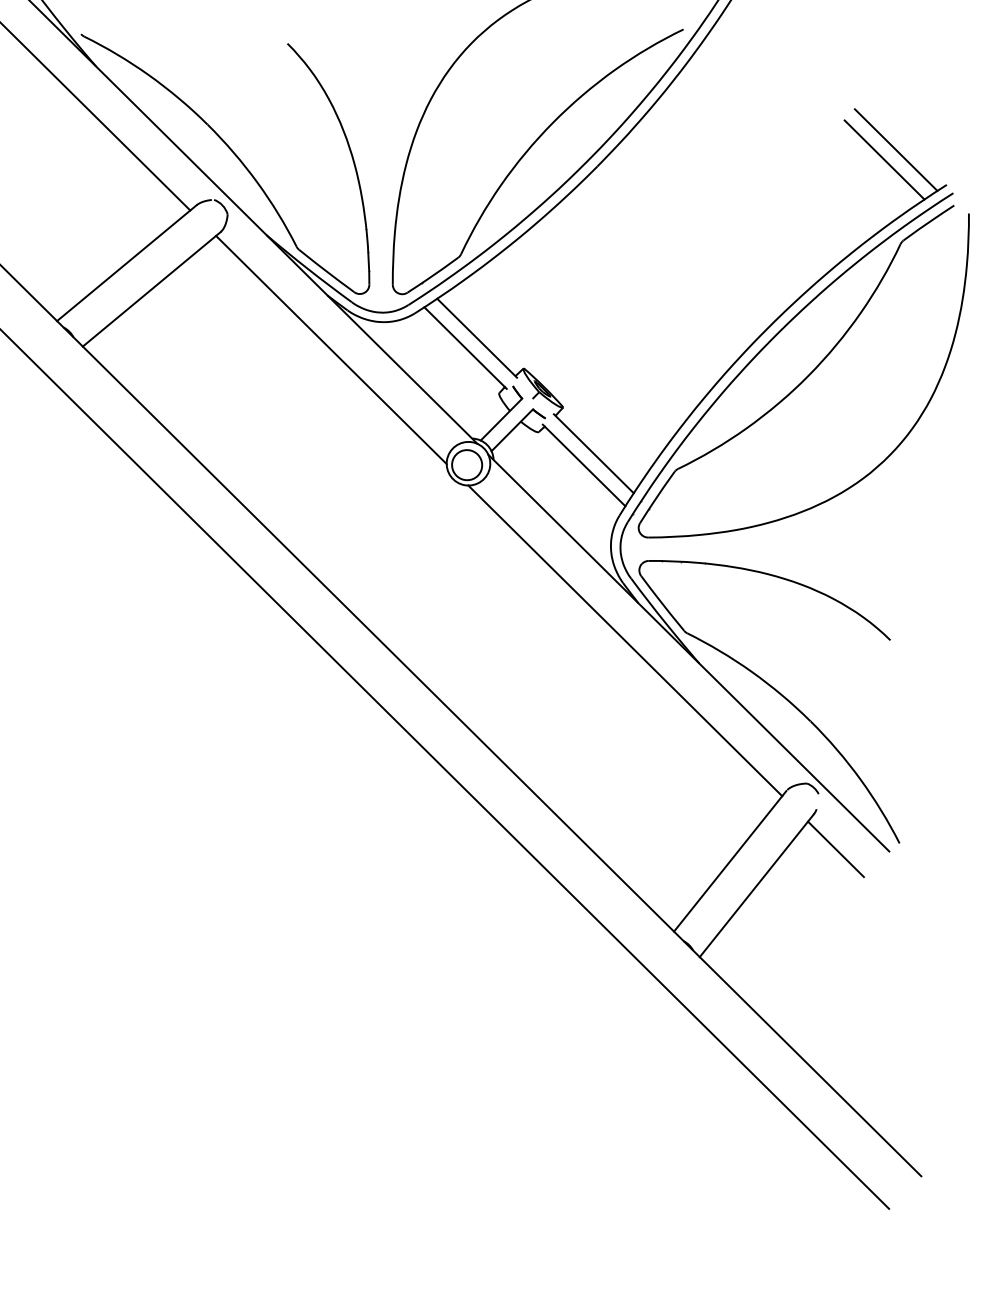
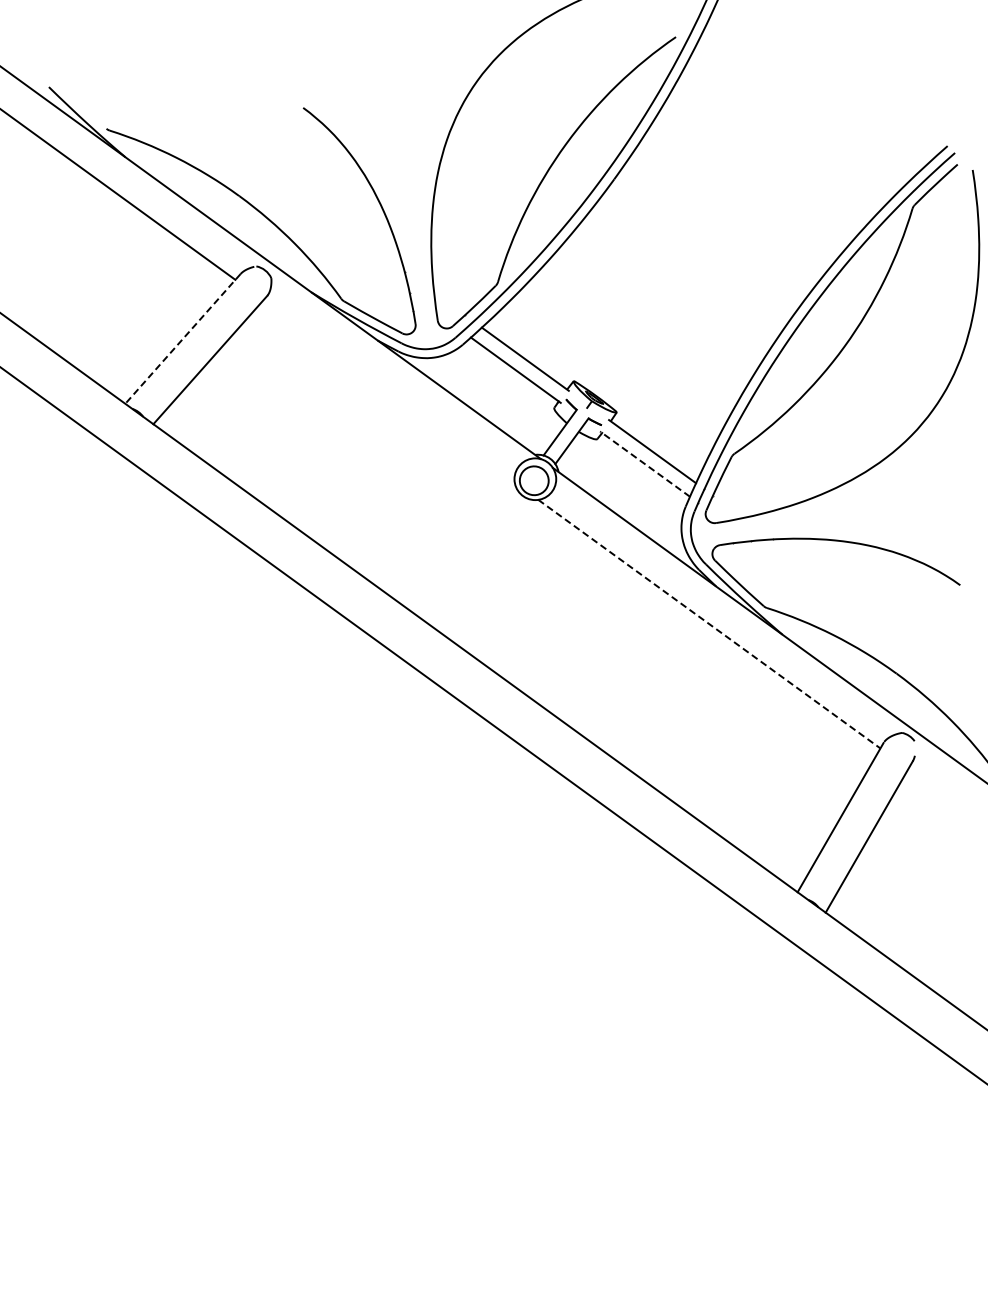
line: (895, 150) -> (894, 120), removed
line: (883, 159) -> (884, 131), removed
line: (126, 262) -> (182, 338), solid -> dashed
line: (330, 349) -> (388, 391), removed
line: (584, 465) -> (645, 464), solid -> dashed
line: (625, 641) -> (709, 624), solid -> dashed
line: (835, 848) -> (938, 790), removed

